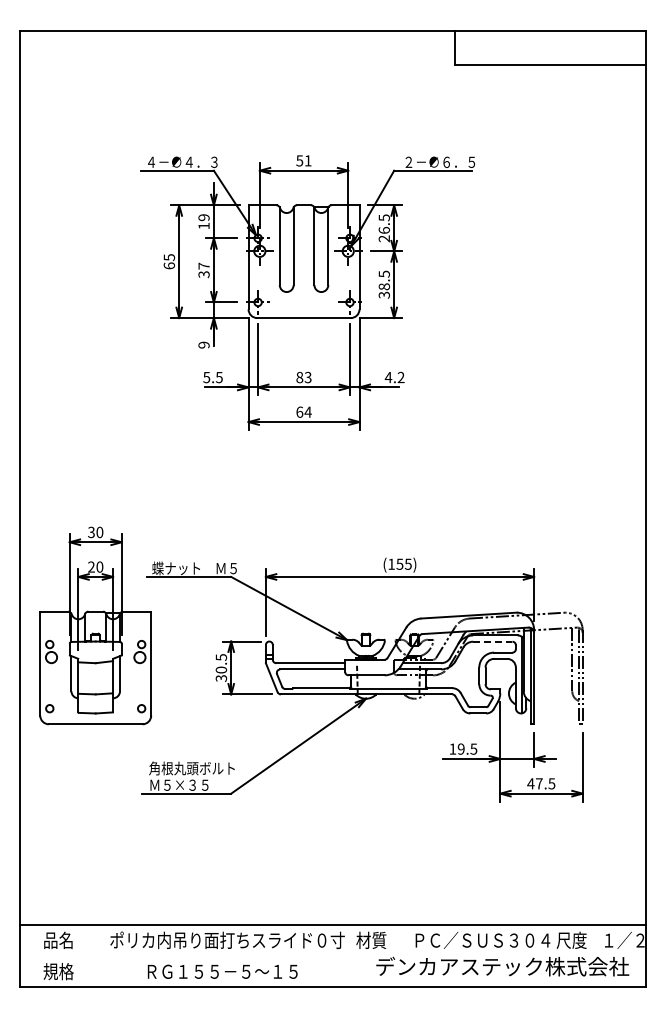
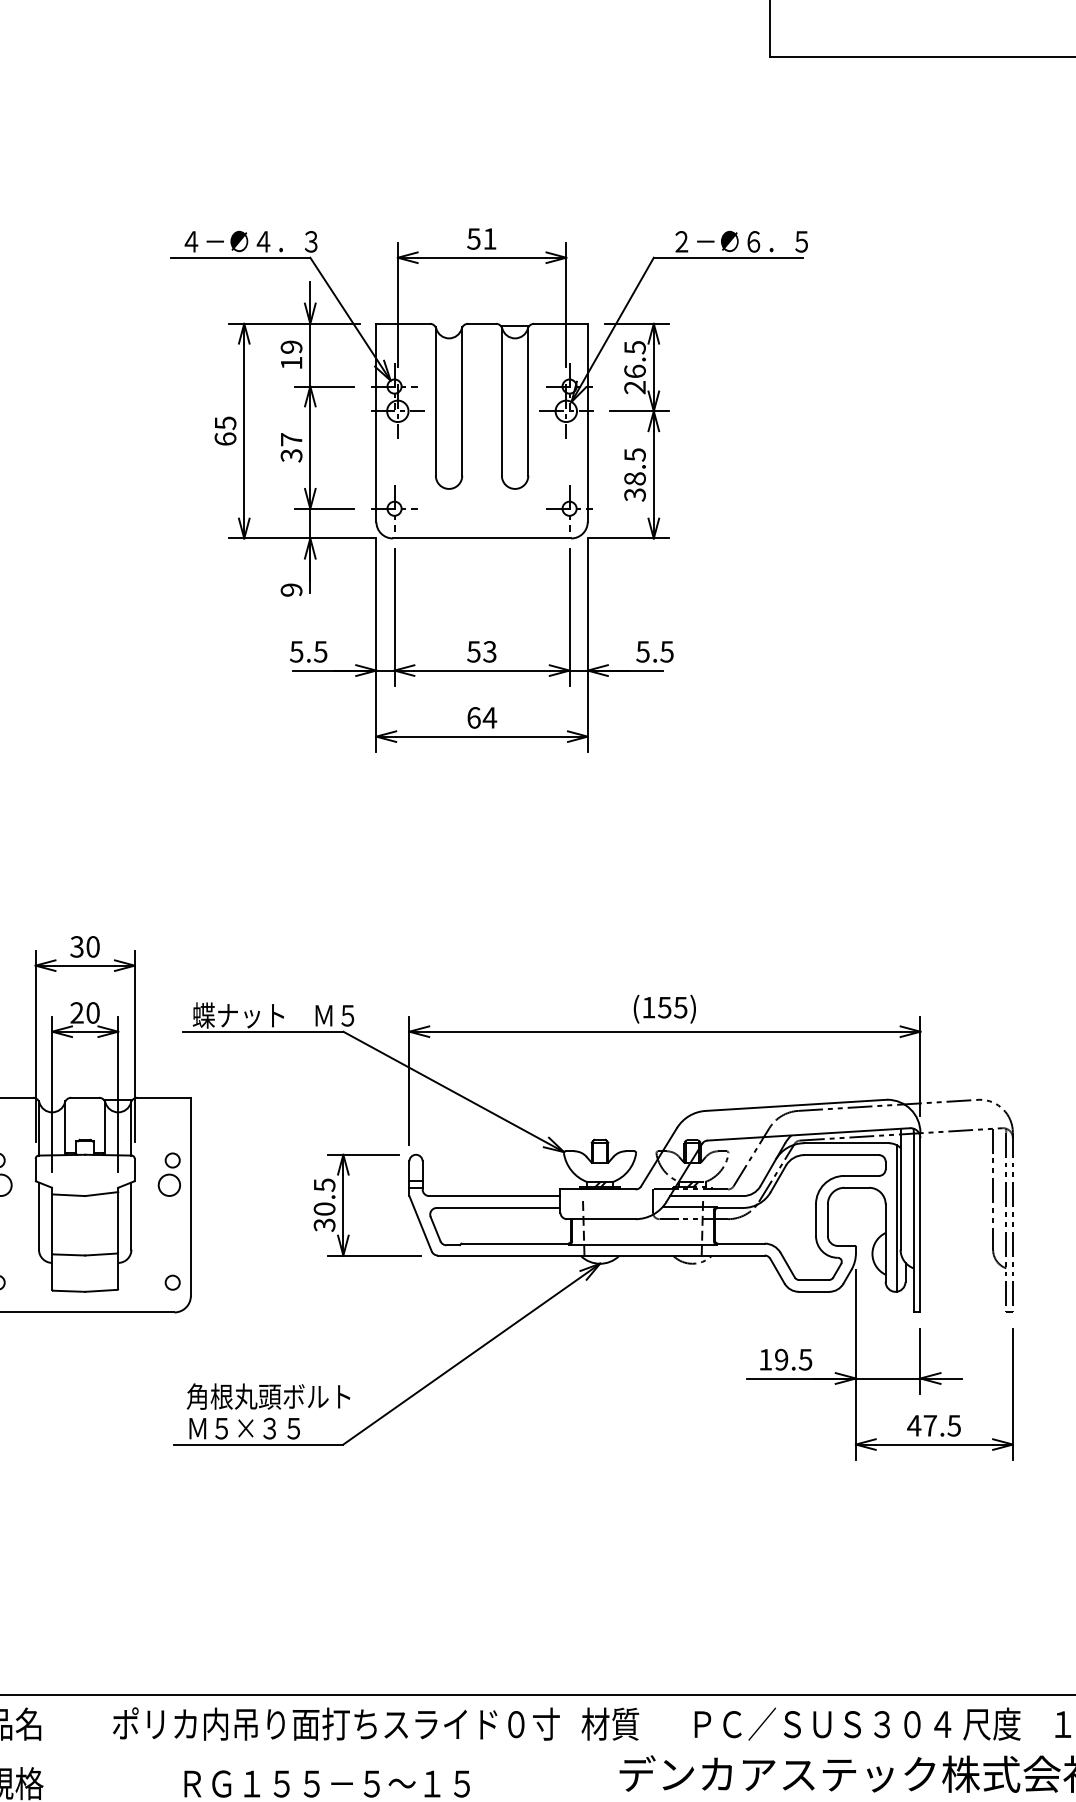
text: (299, 377) -> (473, 651), 83 -> 53
text: (394, 377) -> (654, 651), 4.2 -> 5.5
line: (492, 641) -> (841, 1154), dashed -> solid

